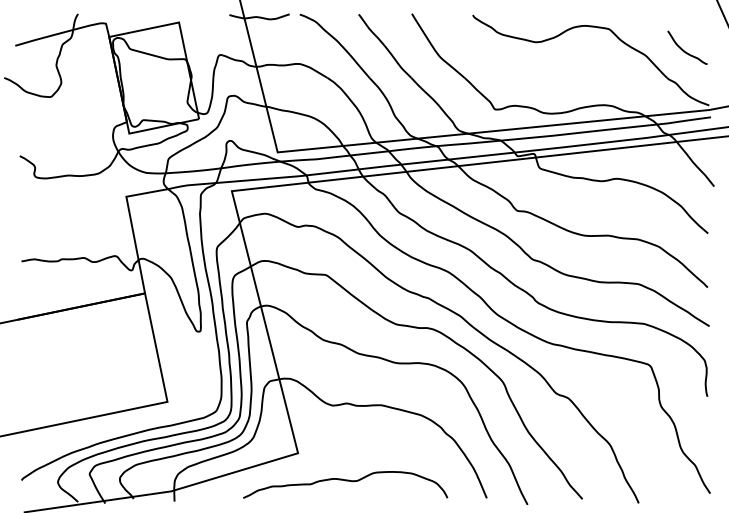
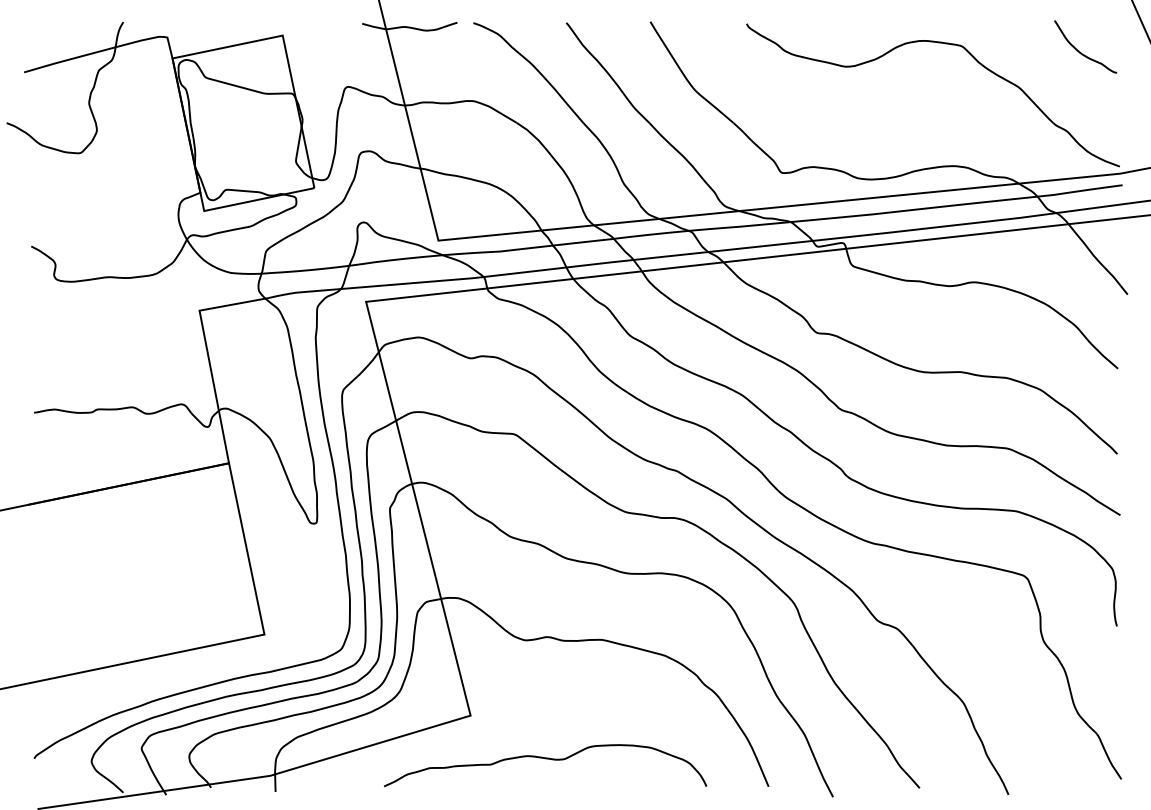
curve: (686, 51) -> (1083, 52), moved

